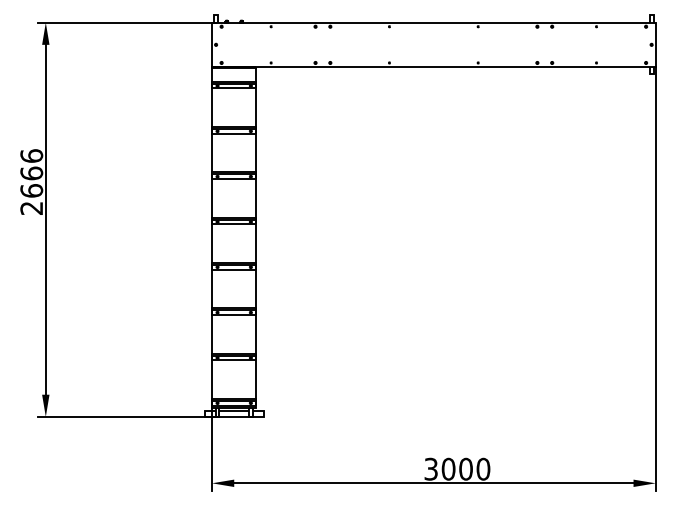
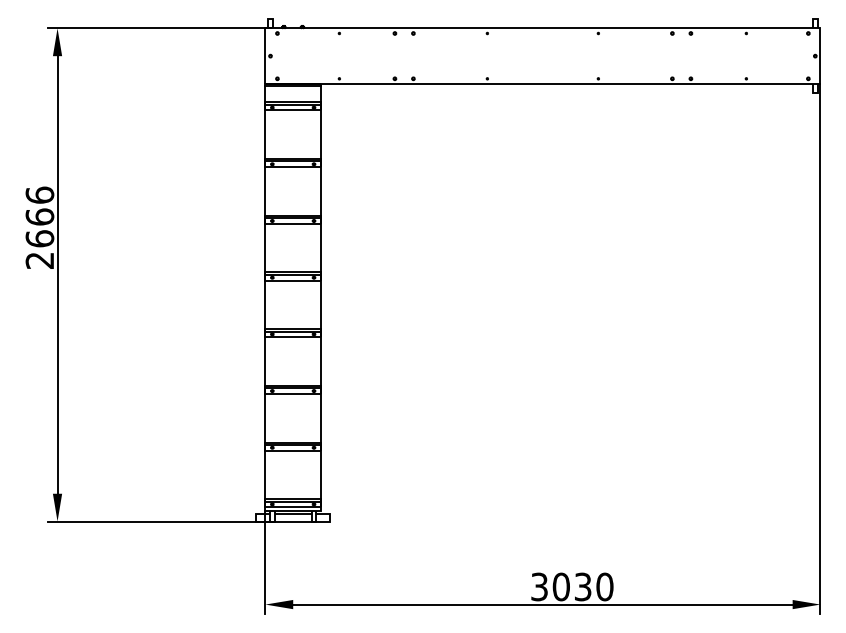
text: (465, 468) -> (582, 586), 3000 -> 3030

